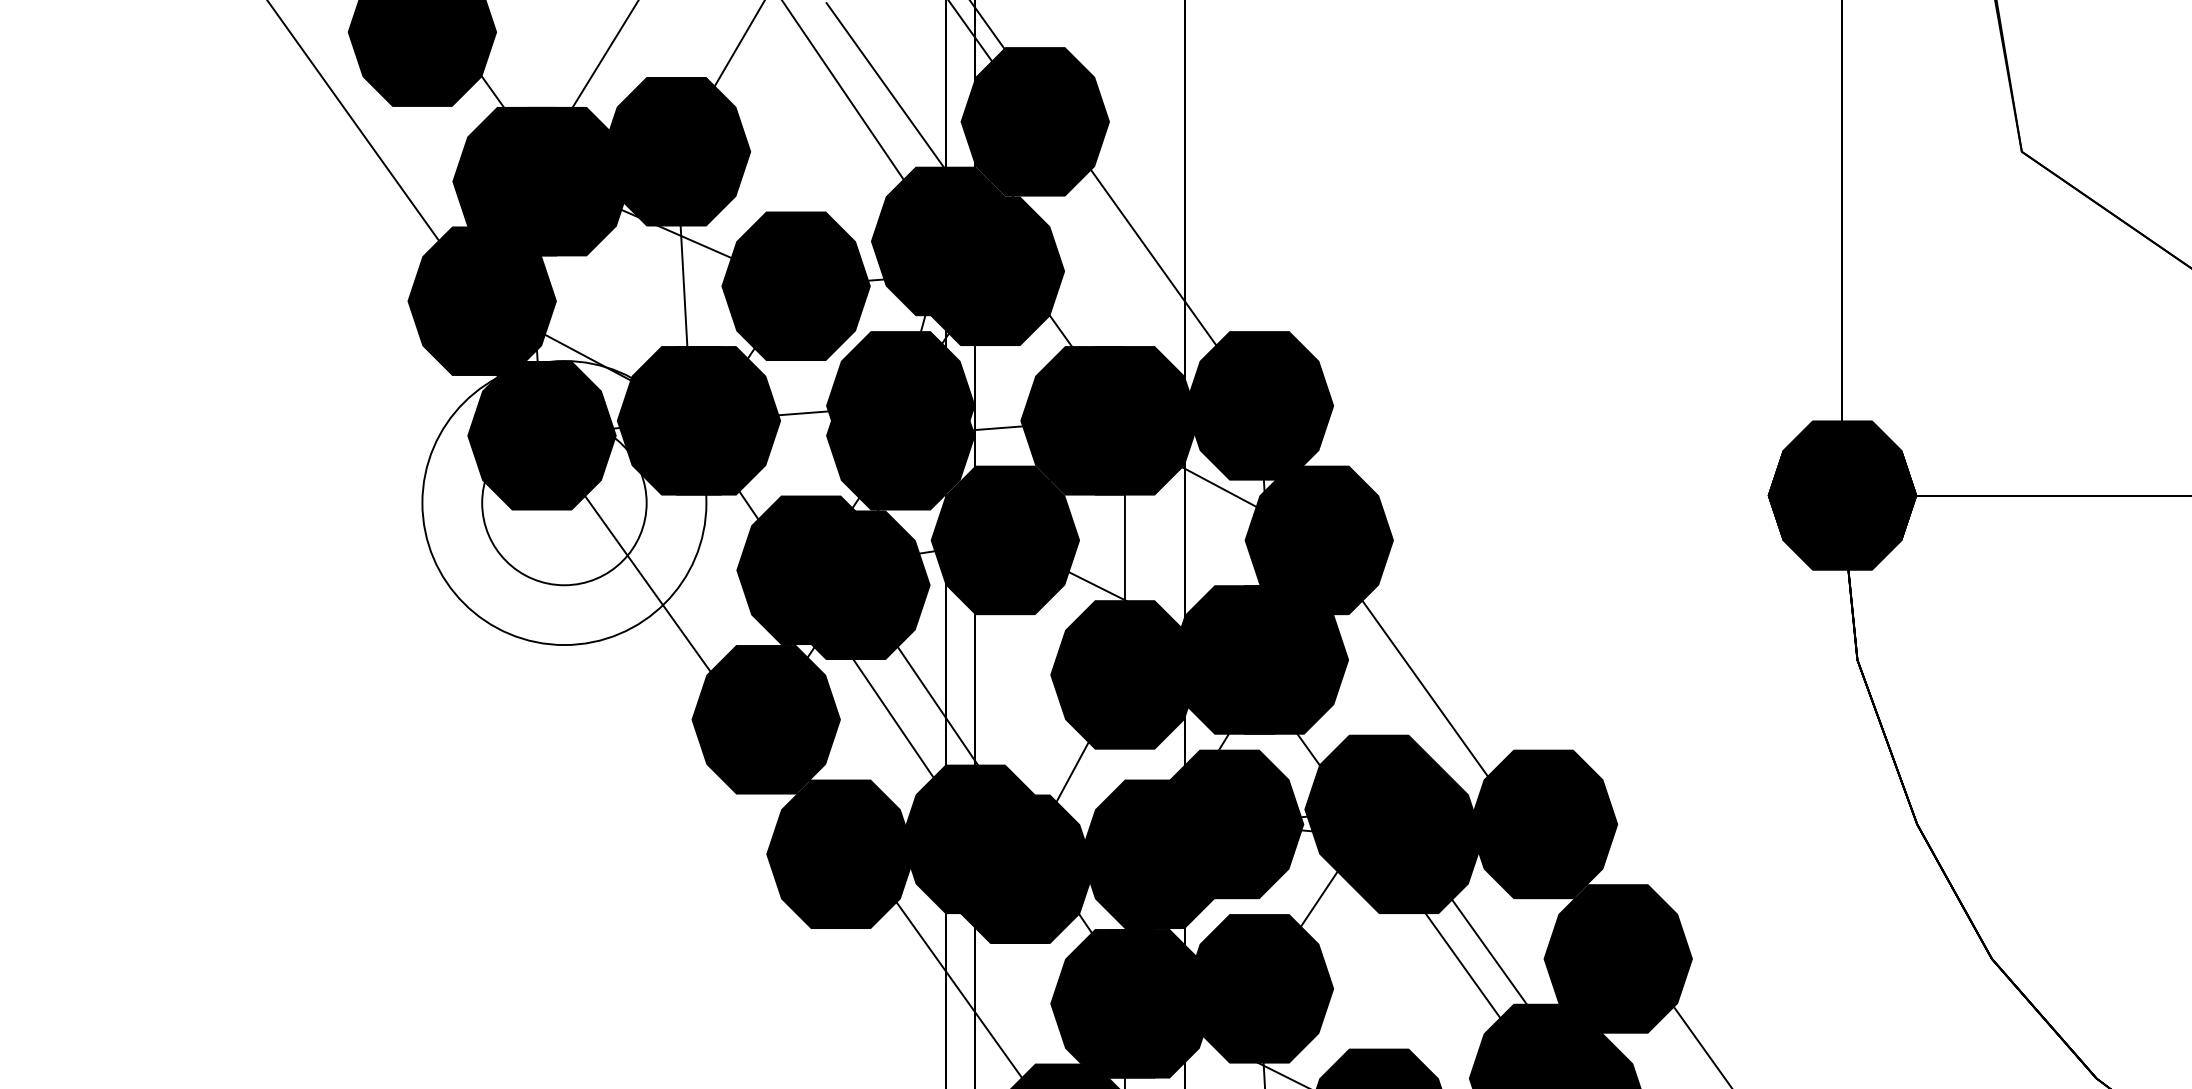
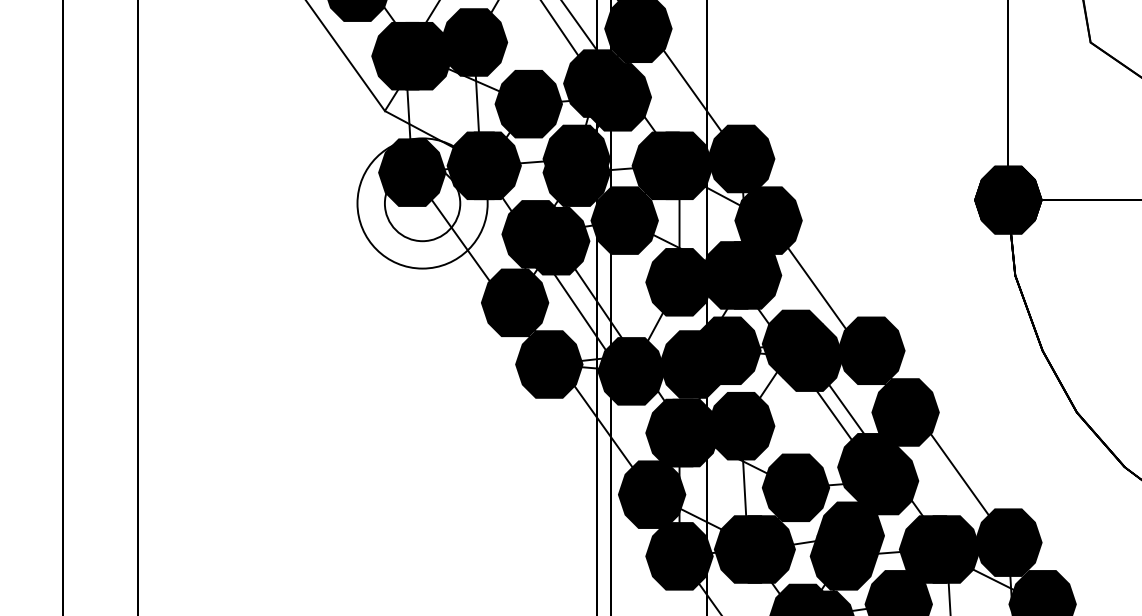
fill: (481, 300) -> (384, 110), removed
fill: (974, 838) -> (610, 357), removed

